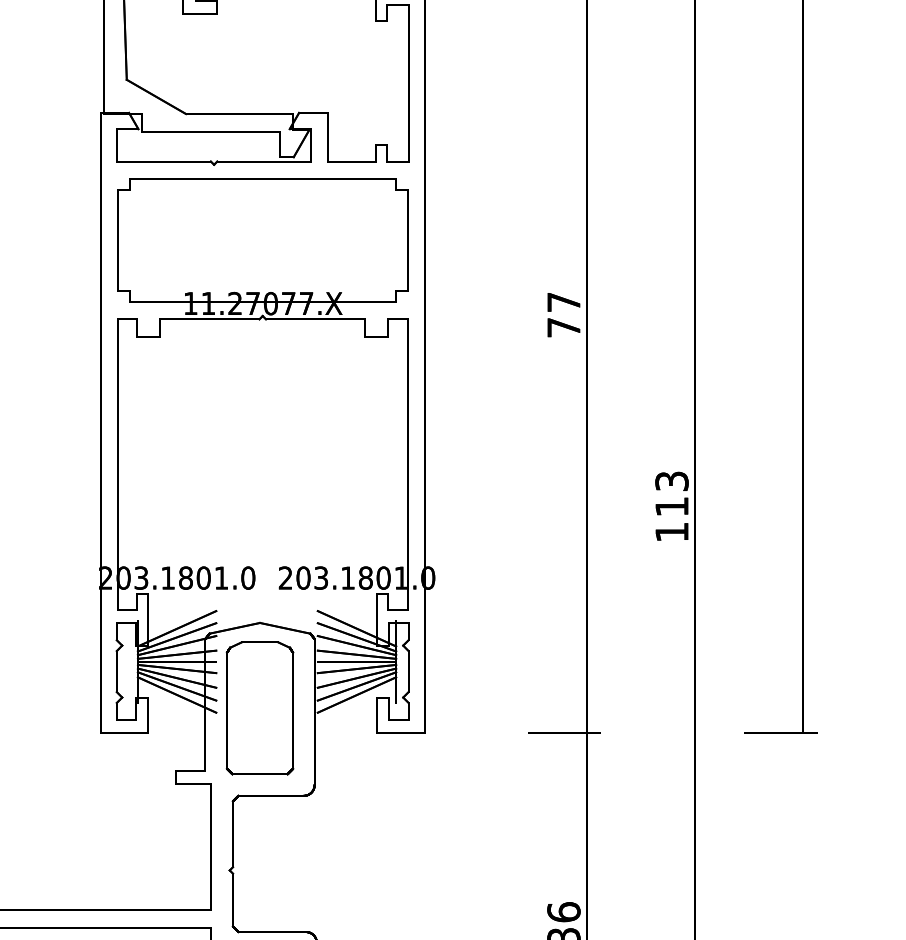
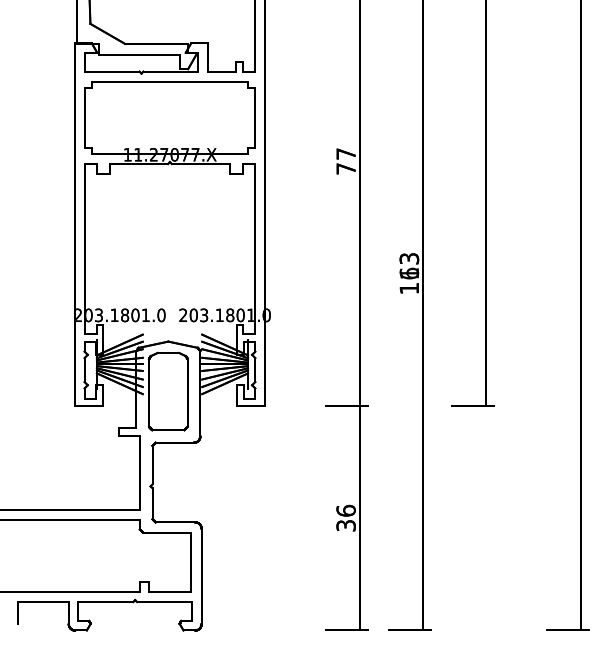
text: (672, 506) -> (409, 273), 113 -> 163

